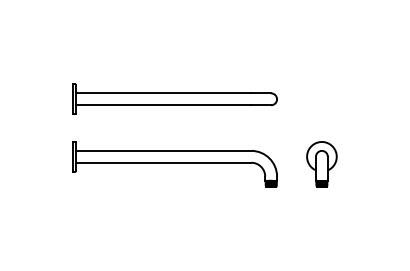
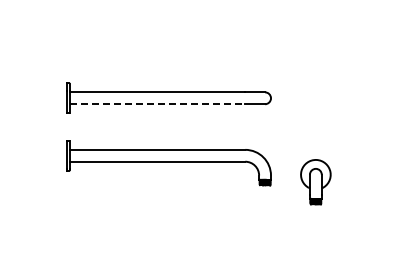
line: (163, 105) -> (157, 104), solid -> dashed
part: (321, 164) -> (315, 182), moved

